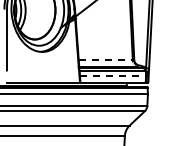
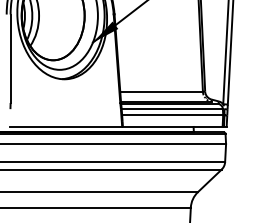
line: (106, 59) -> (162, 90), dashed -> solid
line: (113, 75) -> (173, 115), dashed -> solid

